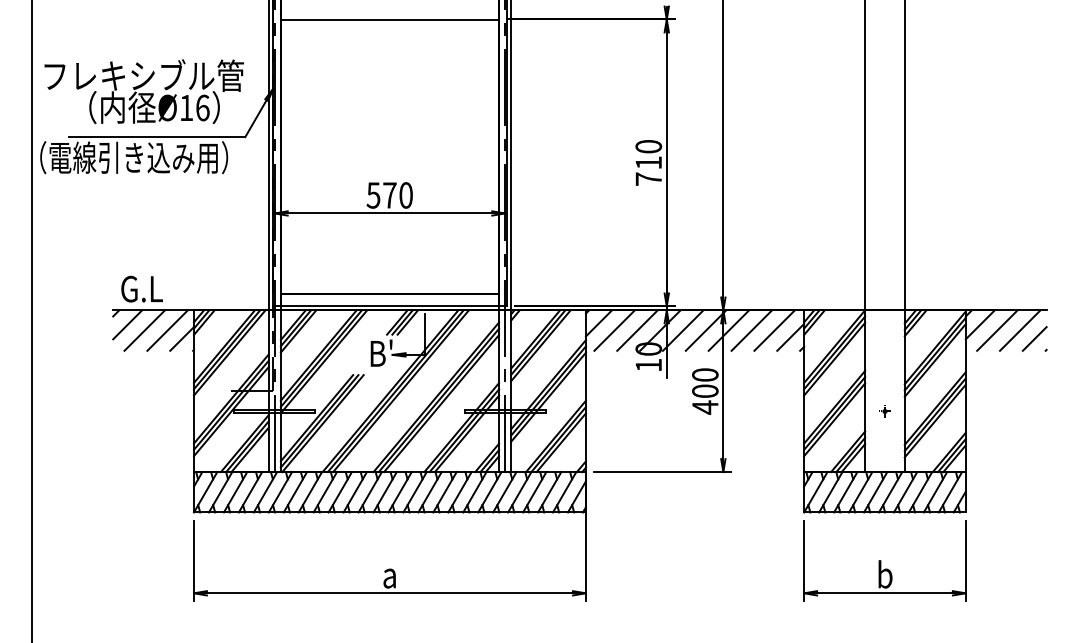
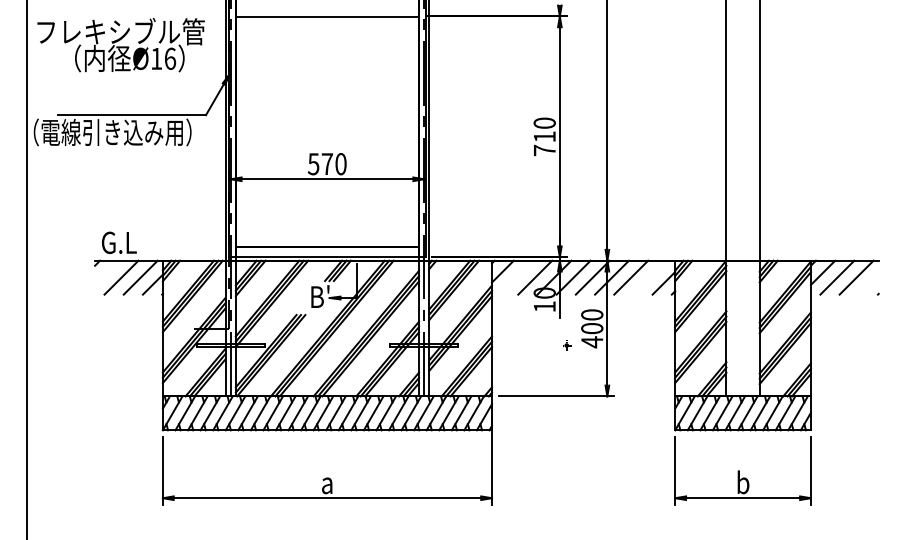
text: (143, 91) -> (120, 44), moved
line: (127, 324) -> (107, 272), removed
line: (614, 330) -> (515, 277), removed
line: (774, 330) -> (650, 277), removed
line: (1034, 338) -> (868, 284), removed
part: (884, 411) -> (566, 345), moved

